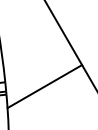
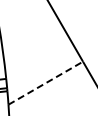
line: (45, 86) -> (46, 83), solid -> dashed

